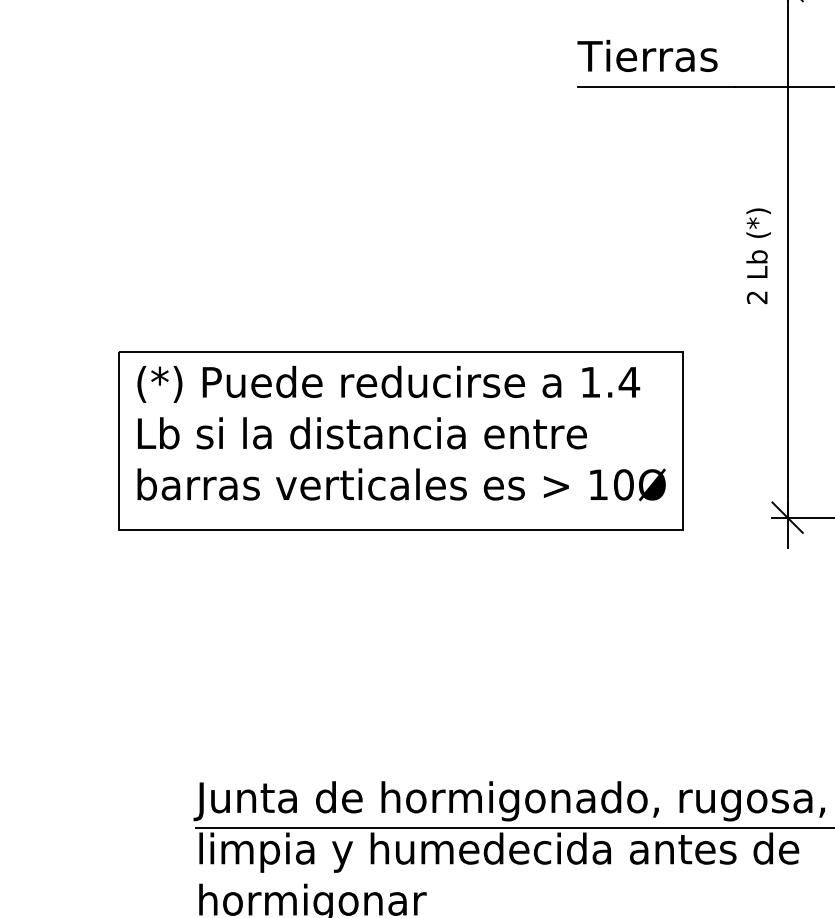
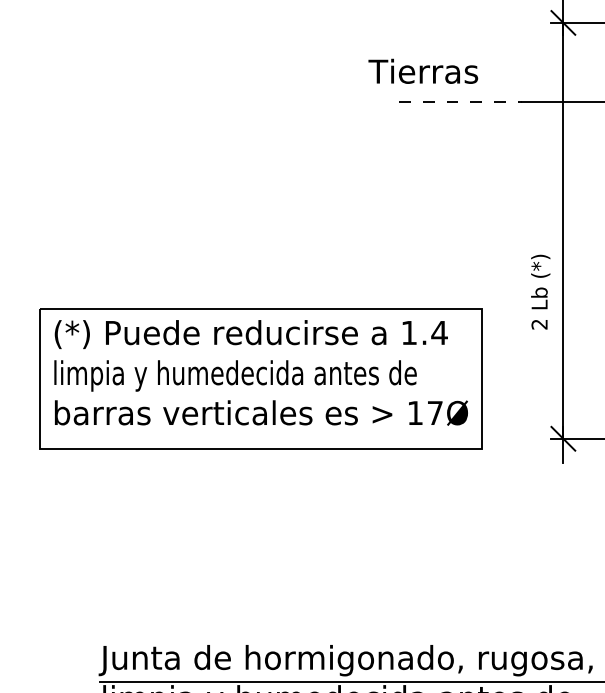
text: (647, 55) -> (423, 71), moved
line: (656, 86) -> (460, 101), solid -> dashed
text: (758, 256) -> (540, 292), moved
text: (368, 437) -> (235, 376), Lb si la distancia entre -> limpia y humedecida antes de
text: (623, 484) -> (434, 412), 10Ø -> 17Ø

